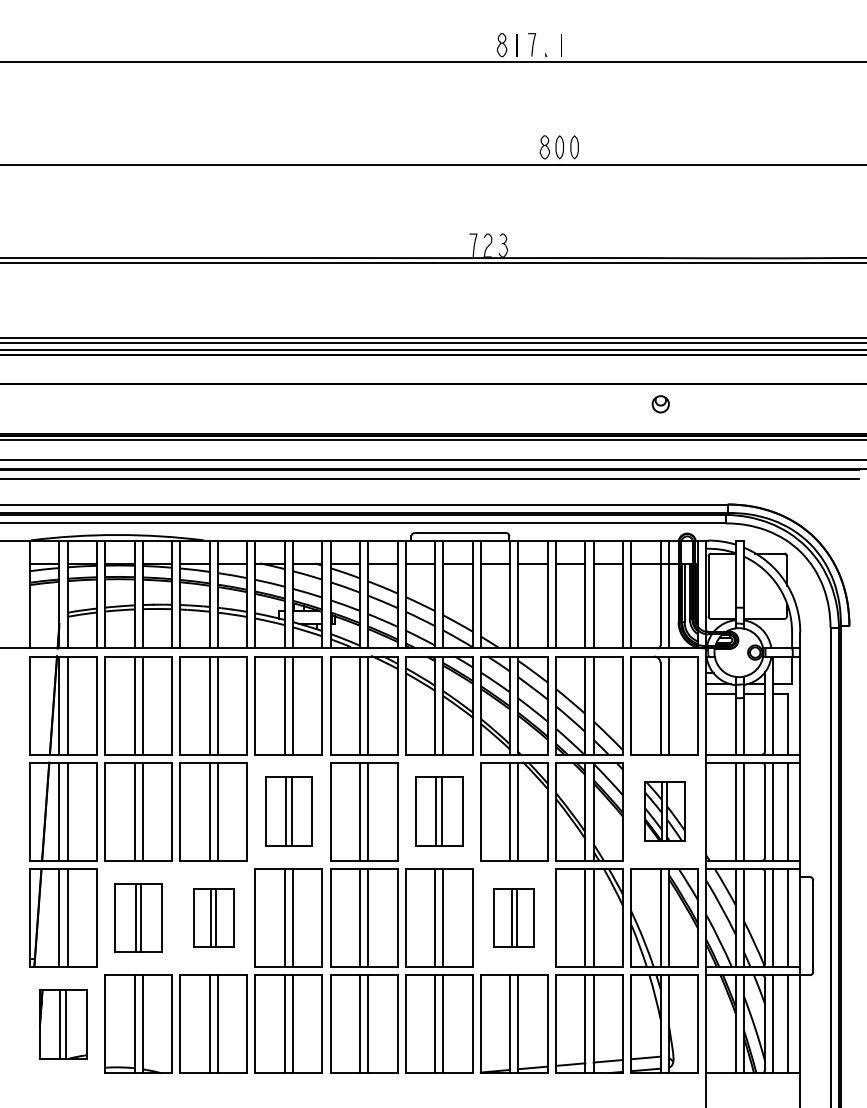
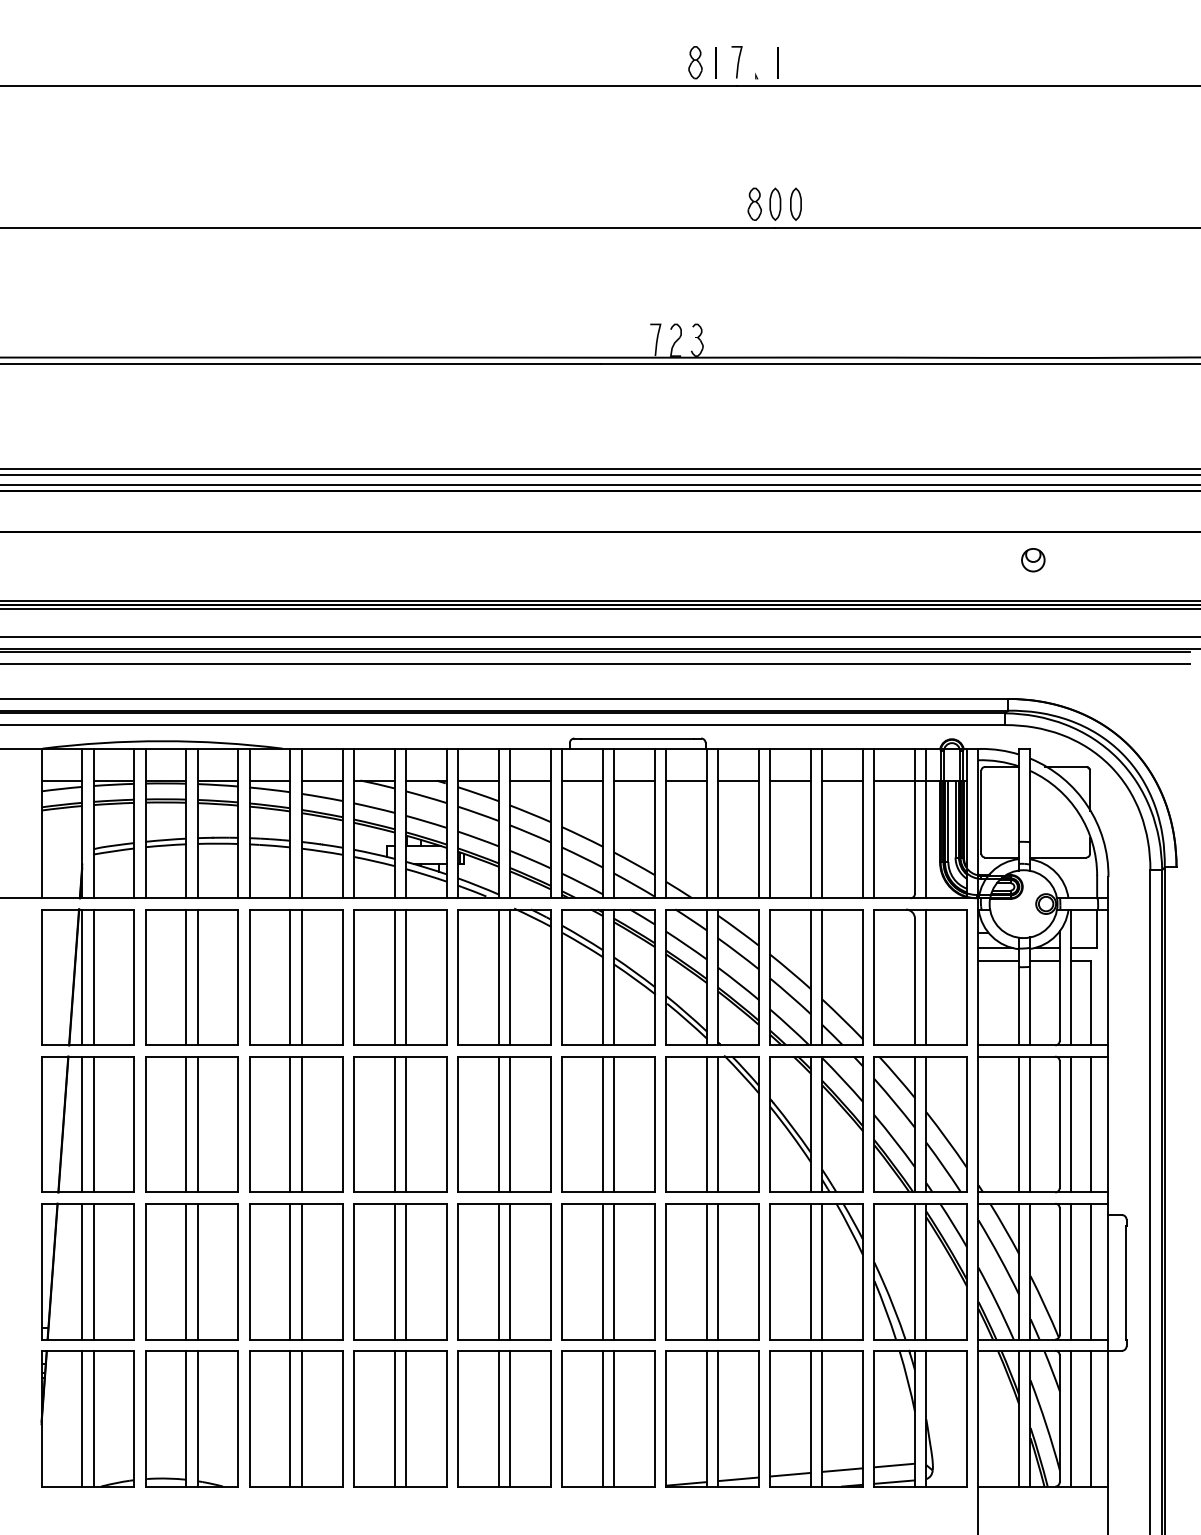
part: (660, 404) -> (1033, 560), moved
part: (289, 811) -> (400, 1124), size x1.43
part: (439, 811) -> (608, 1124), size x1.43
part: (664, 811) -> (920, 1124), size x1.67
part: (138, 917) -> (191, 1271), size x1.43
part: (214, 917) -> (296, 1271), size x1.67
part: (514, 917) -> (712, 1271), size x1.67
part: (63, 1024) -> (87, 1418), size x1.43

